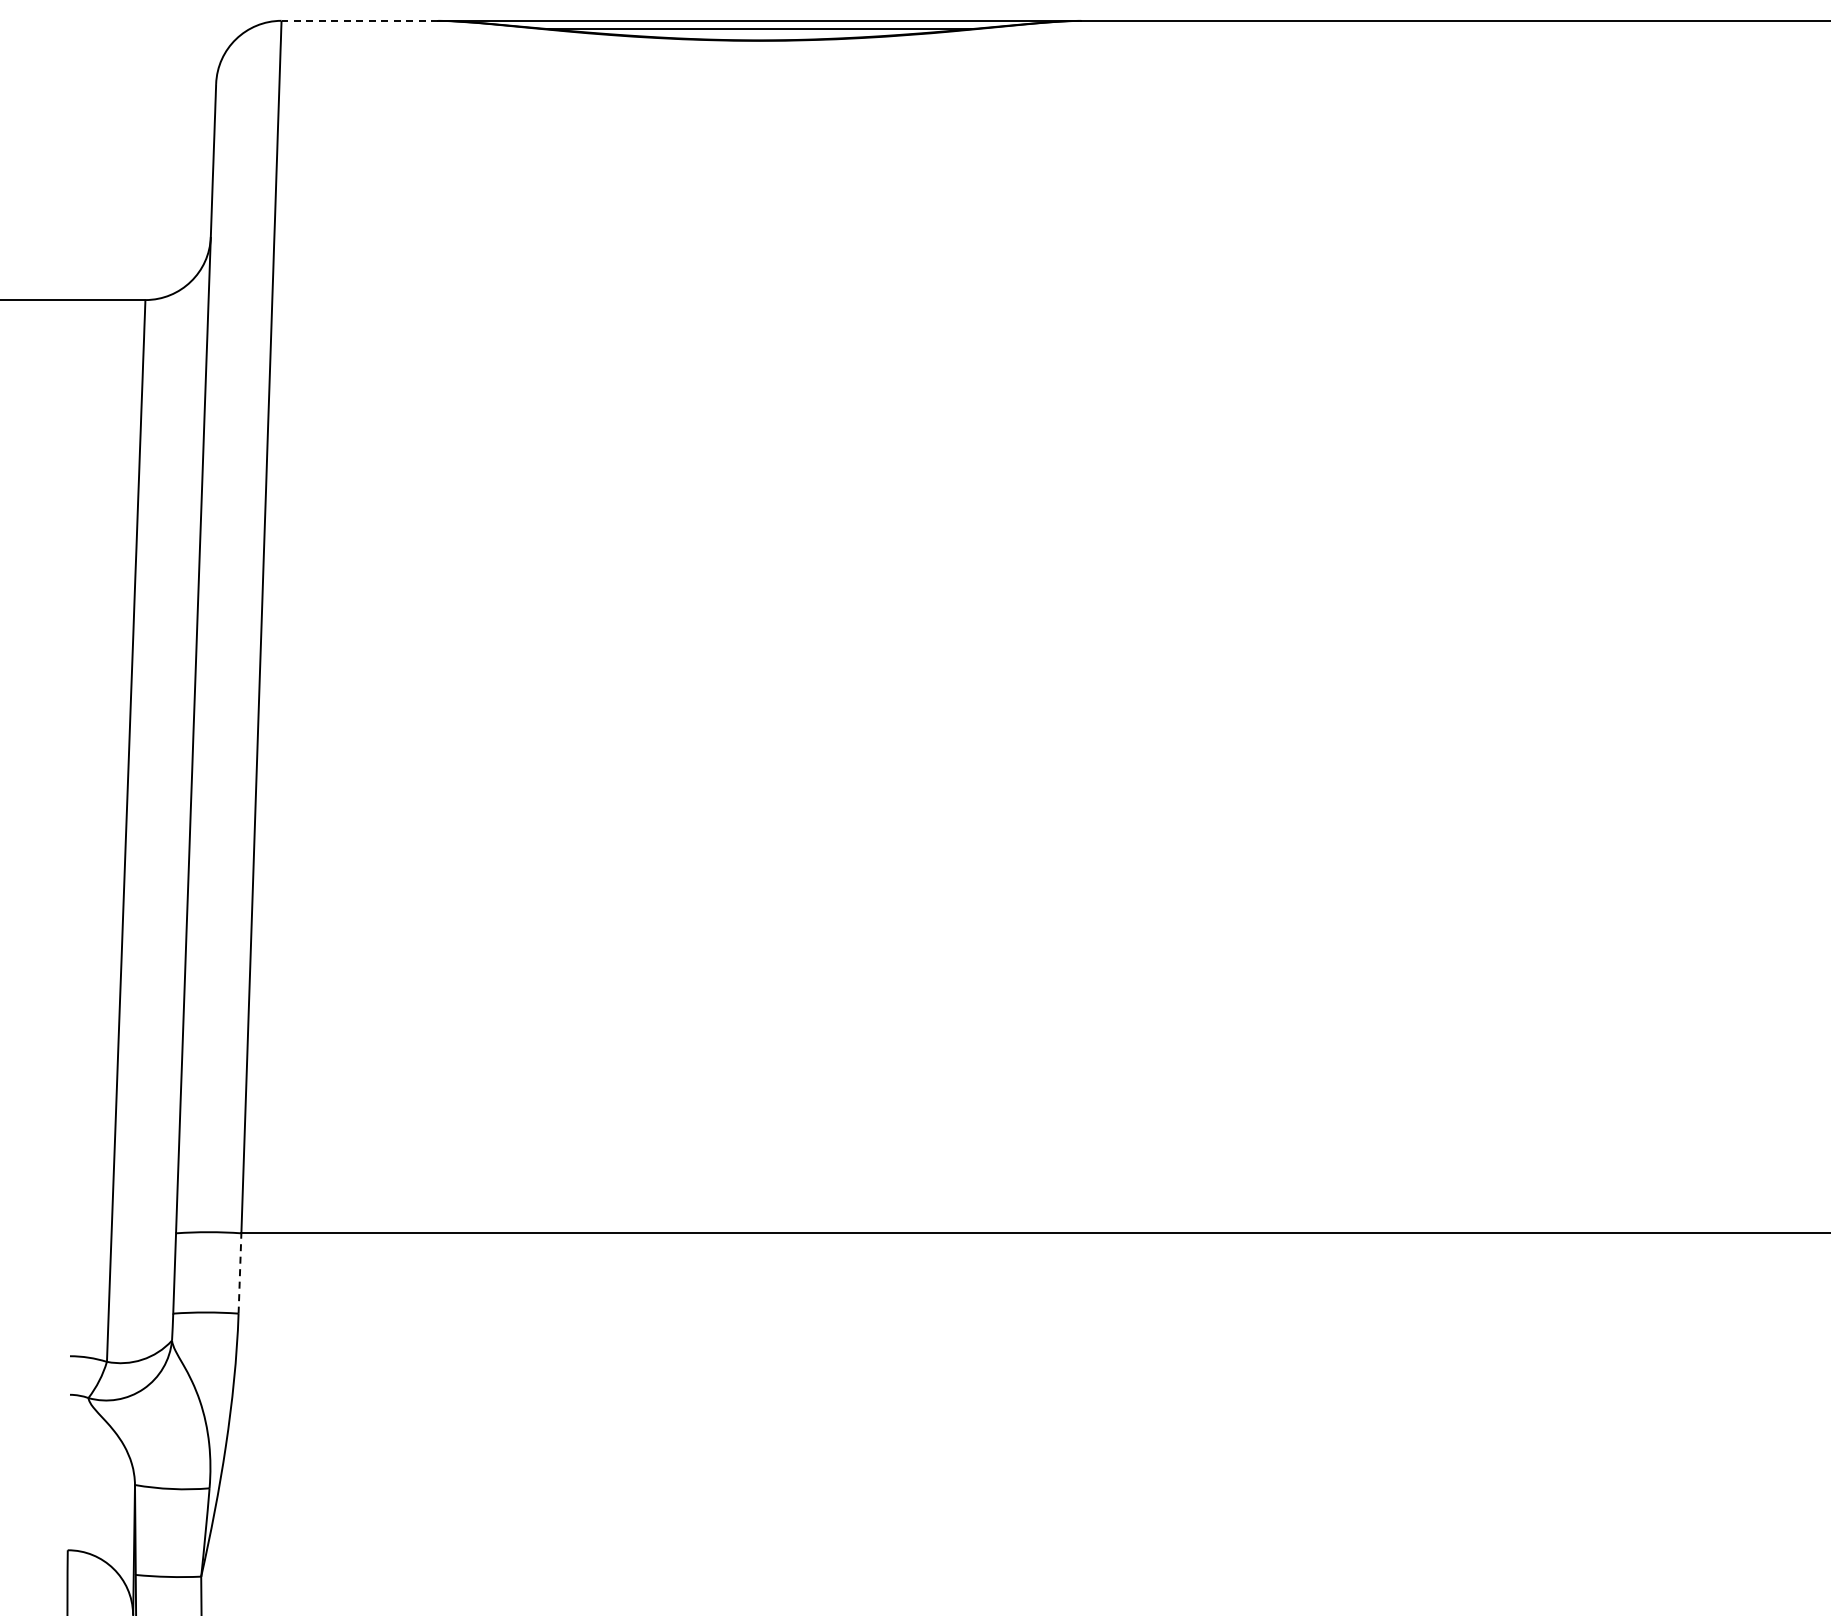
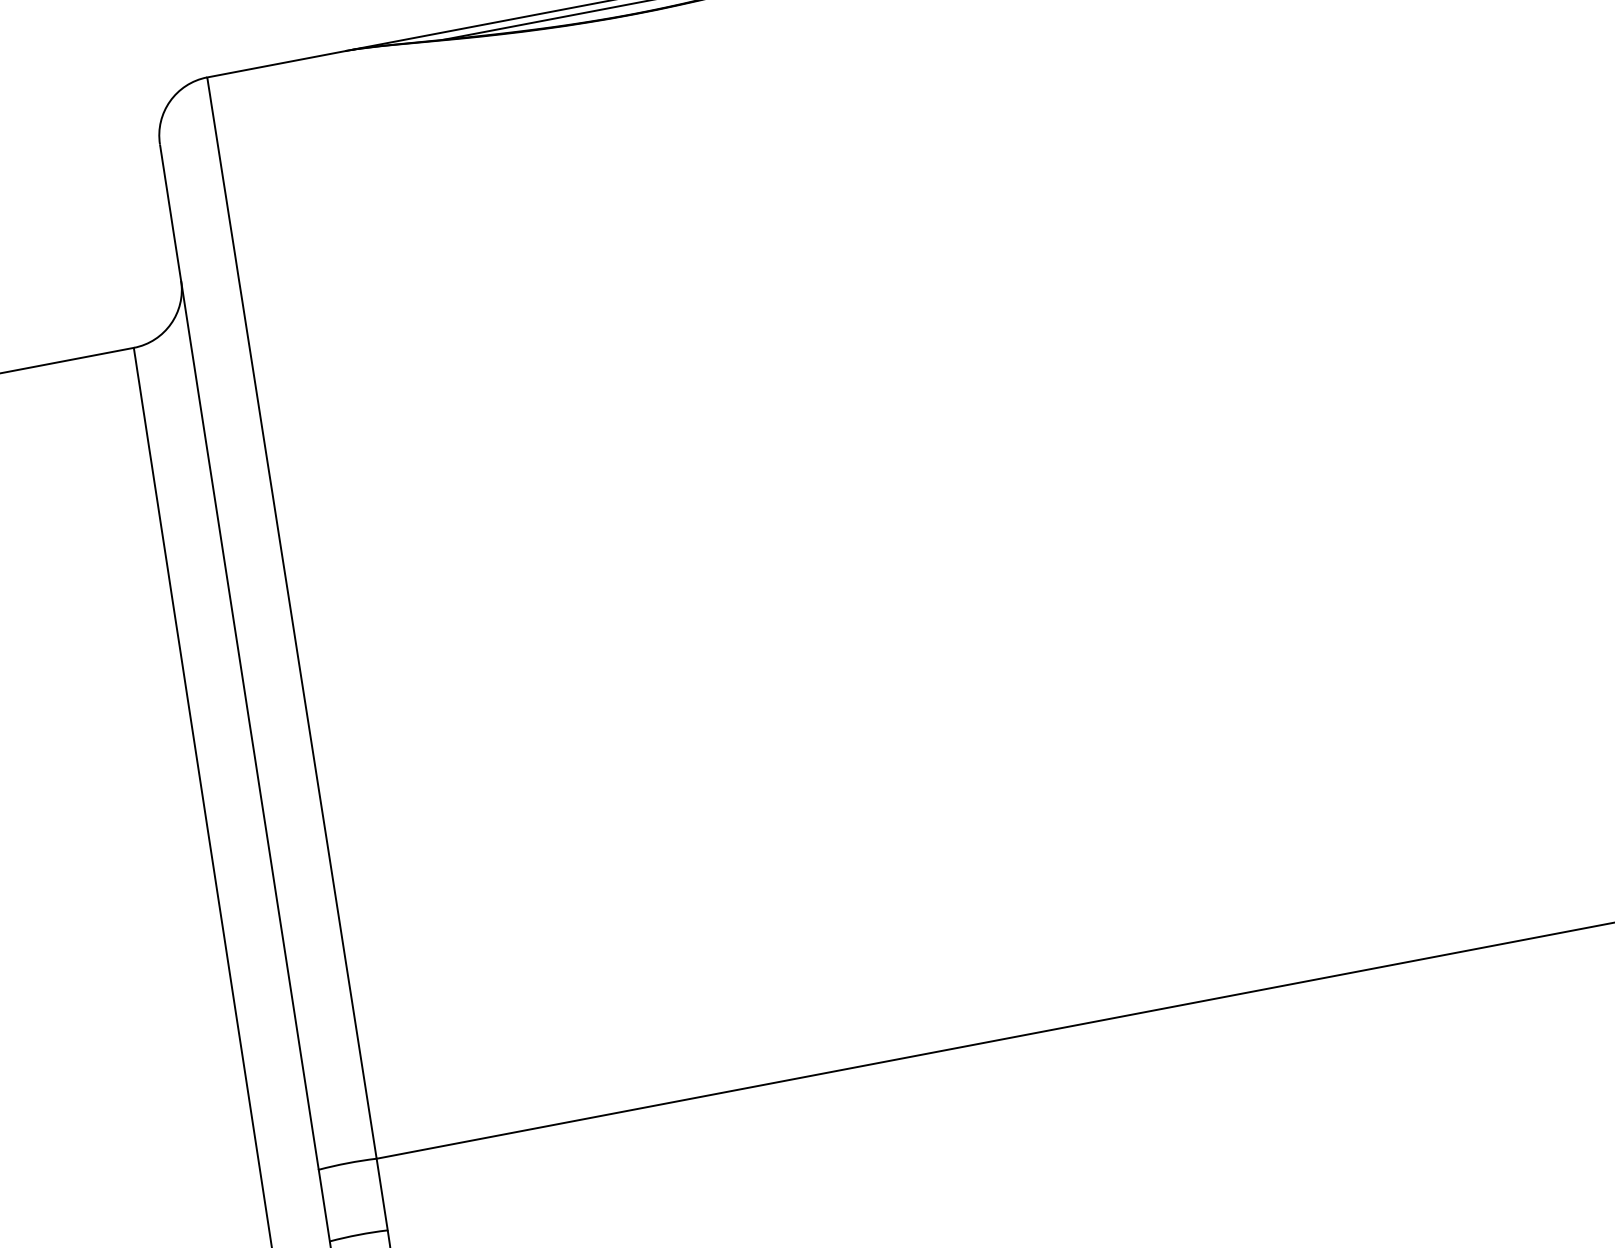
line: (359, 20) -> (276, 63), dashed -> solid
line: (240, 1273) -> (382, 1194), dashed -> solid

